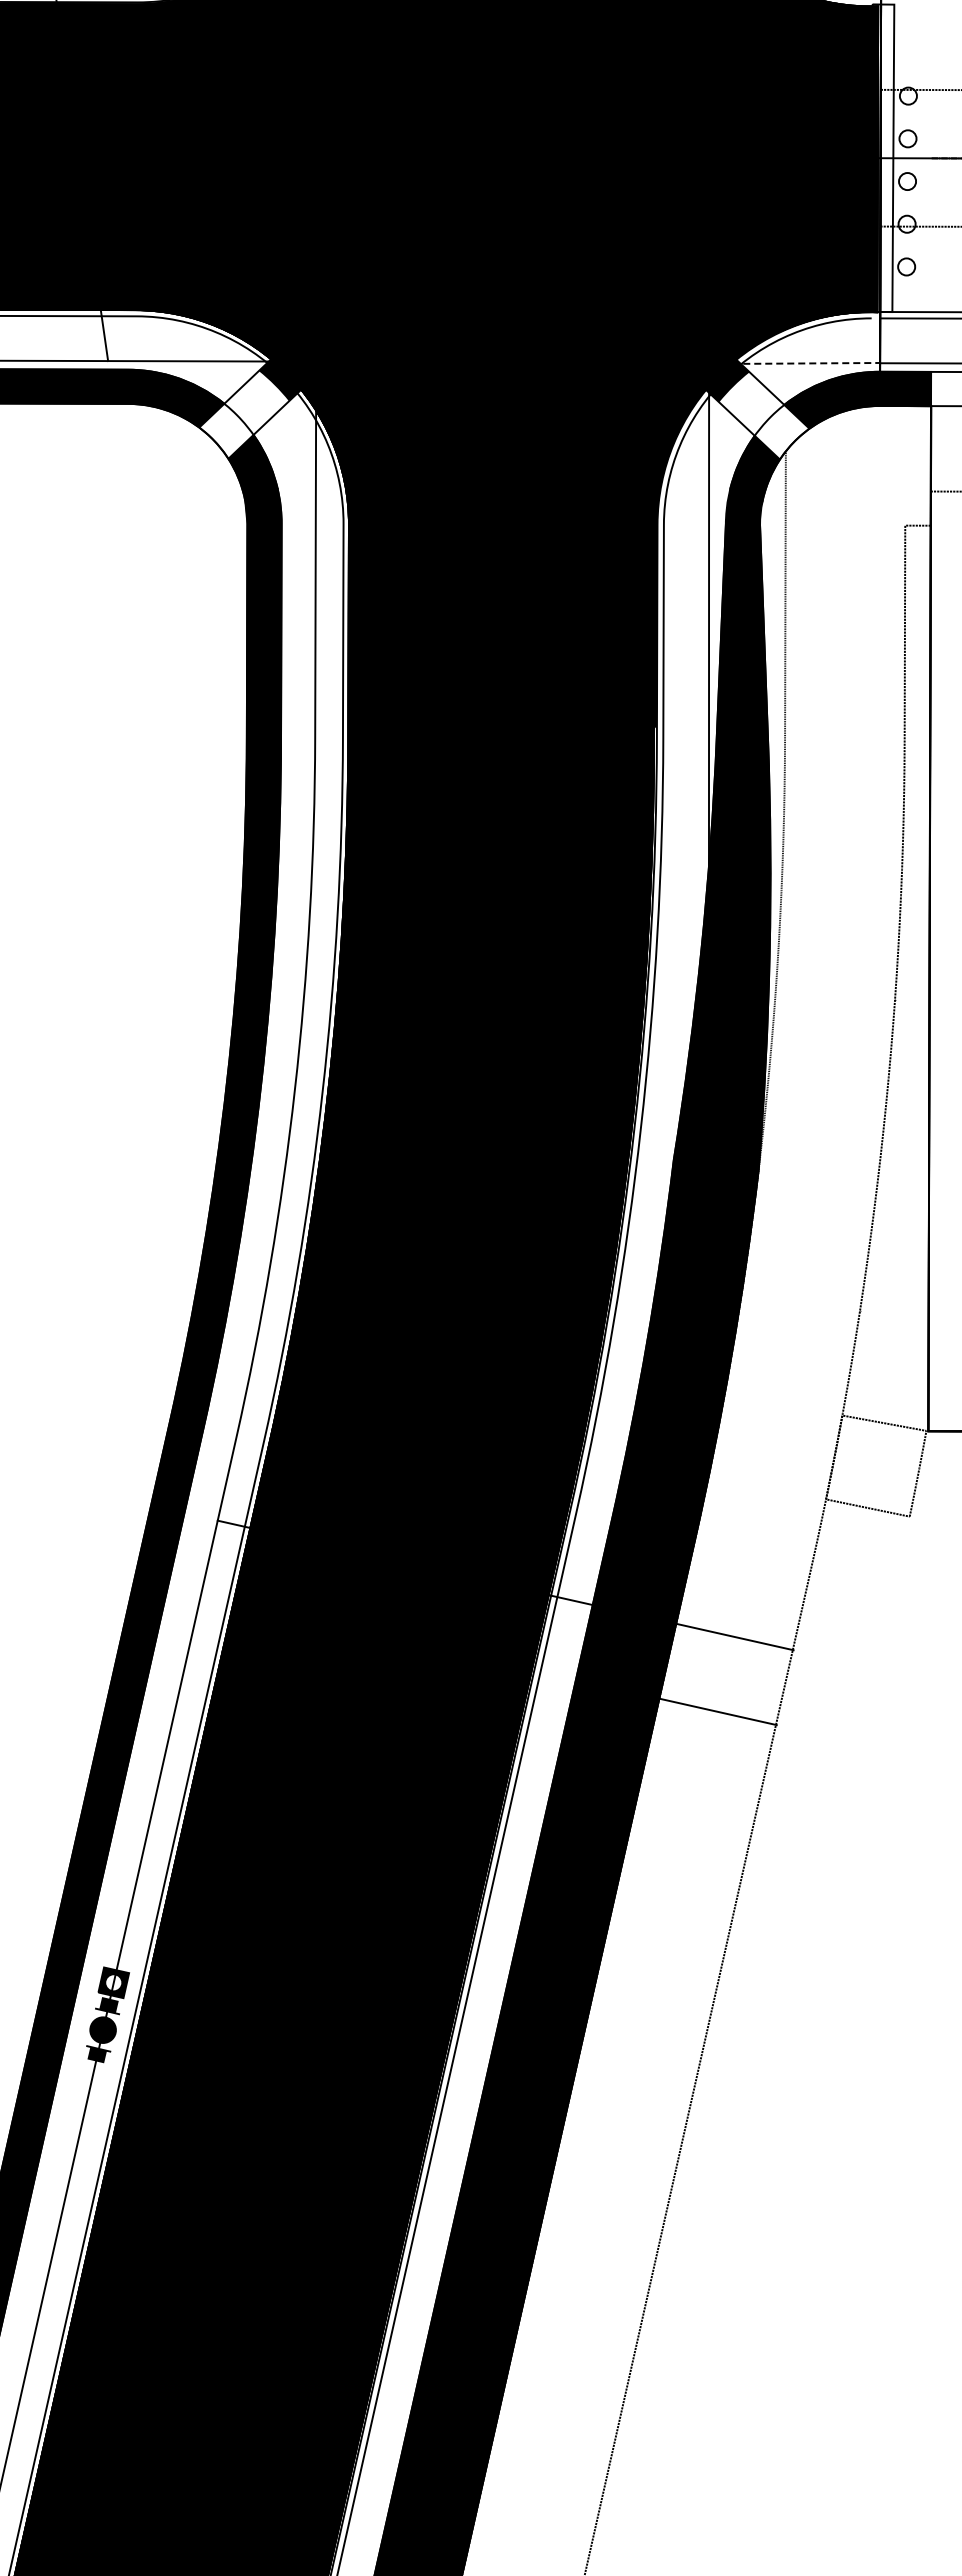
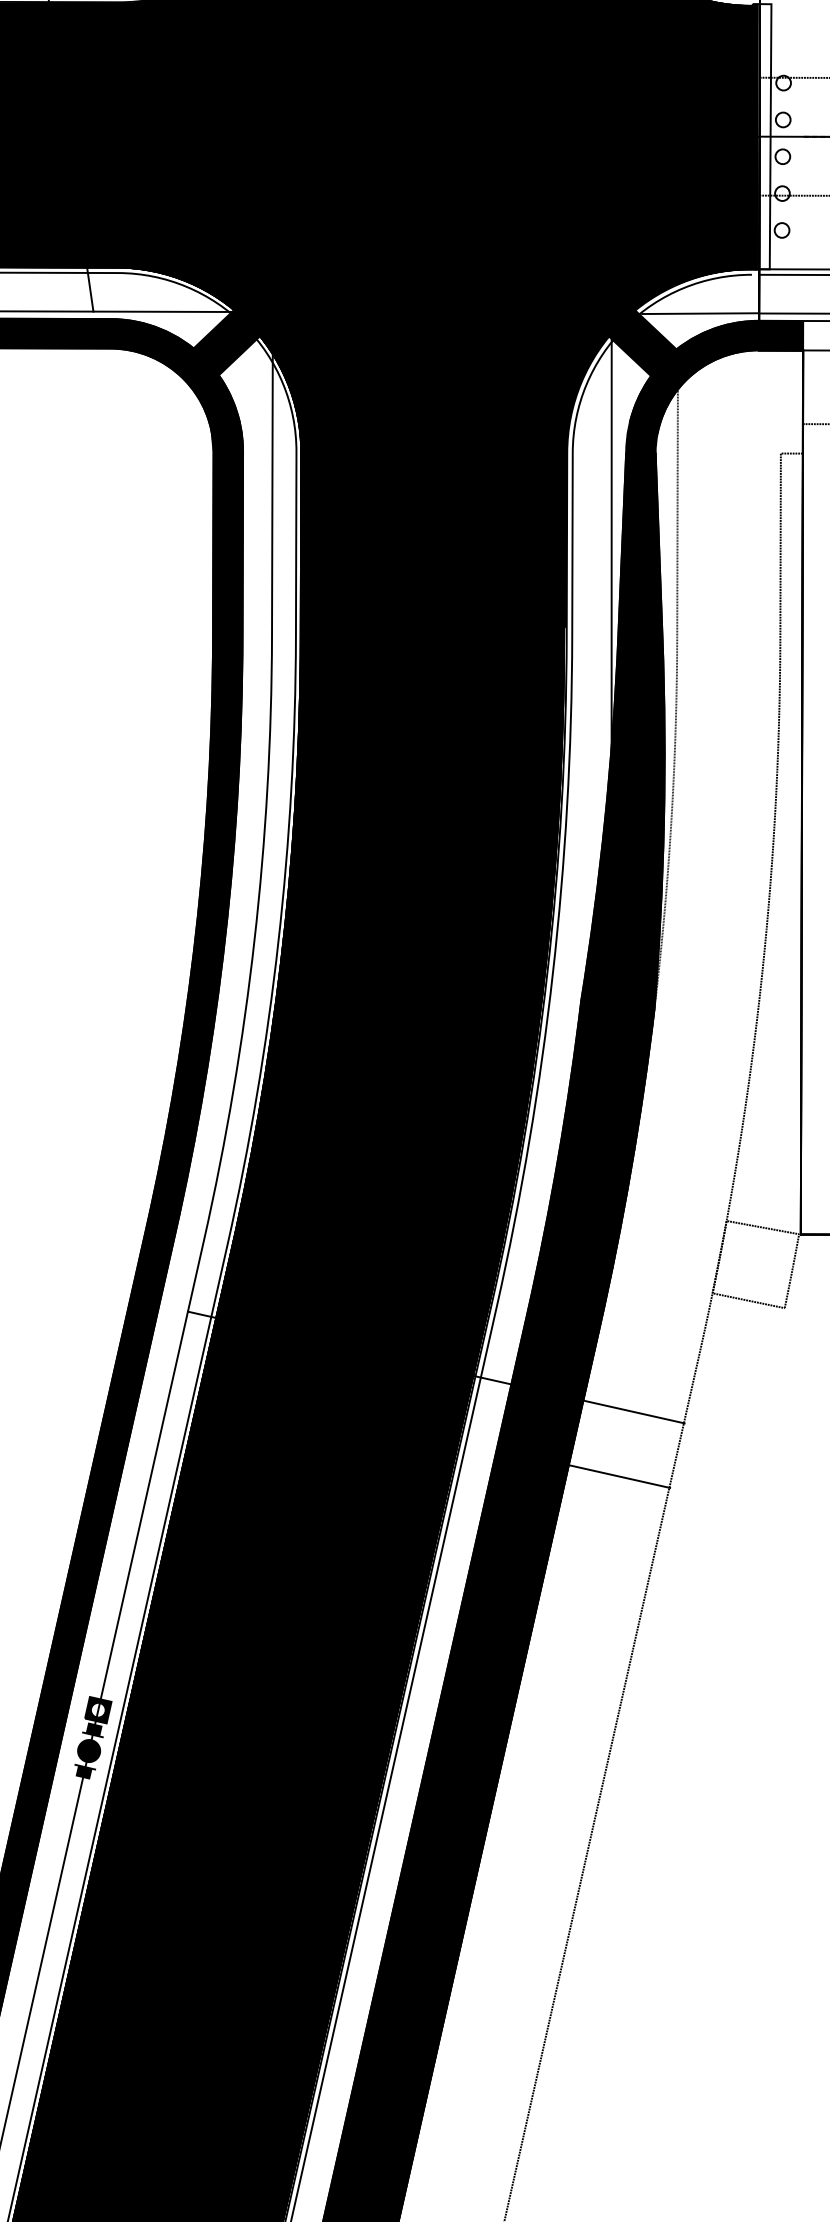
line: (812, 363) -> (700, 313), dashed -> solid
fill: (244, 414) -> (211, 357), added
fill: (763, 415) -> (658, 358), added

